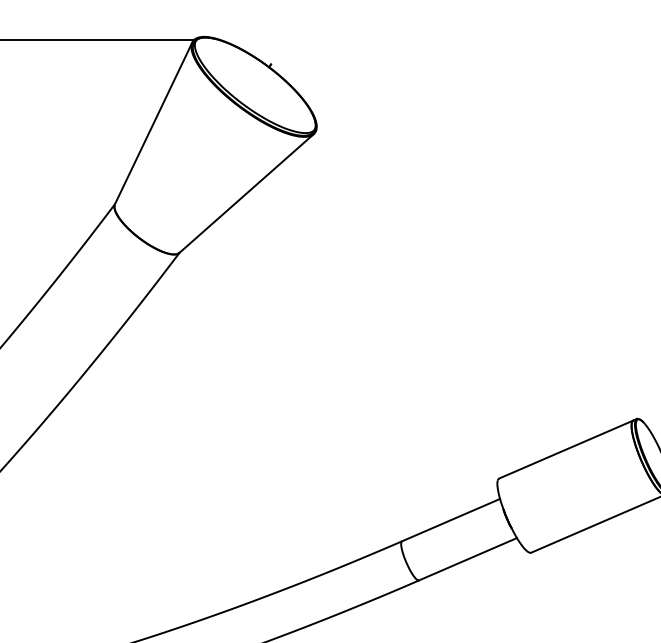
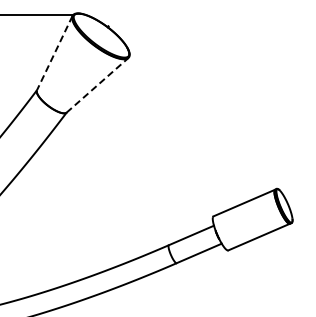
line: (153, 124) -> (54, 53), solid -> dashed
line: (246, 193) -> (97, 85), solid -> dashed

